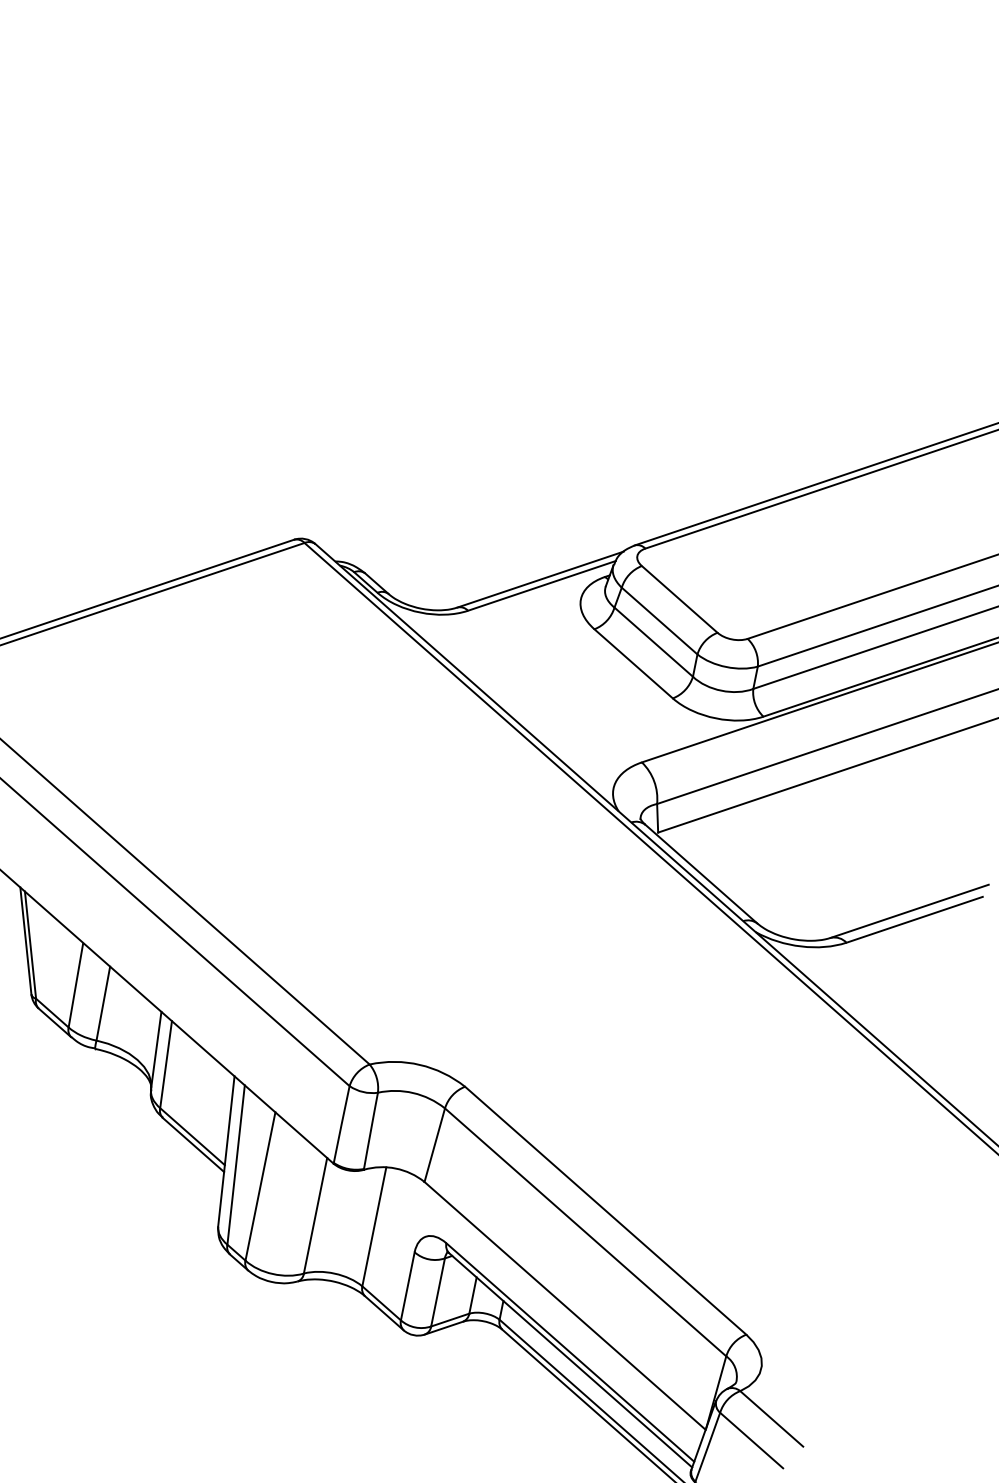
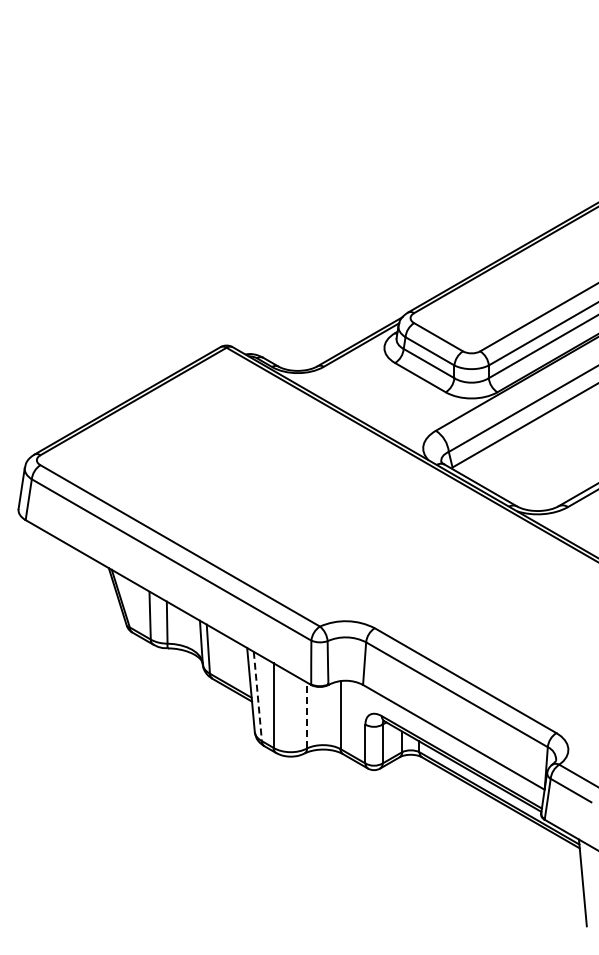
line: (235, 1164) -> (257, 696), solid -> dashed
line: (316, 1215) -> (307, 715), solid -> dashed

